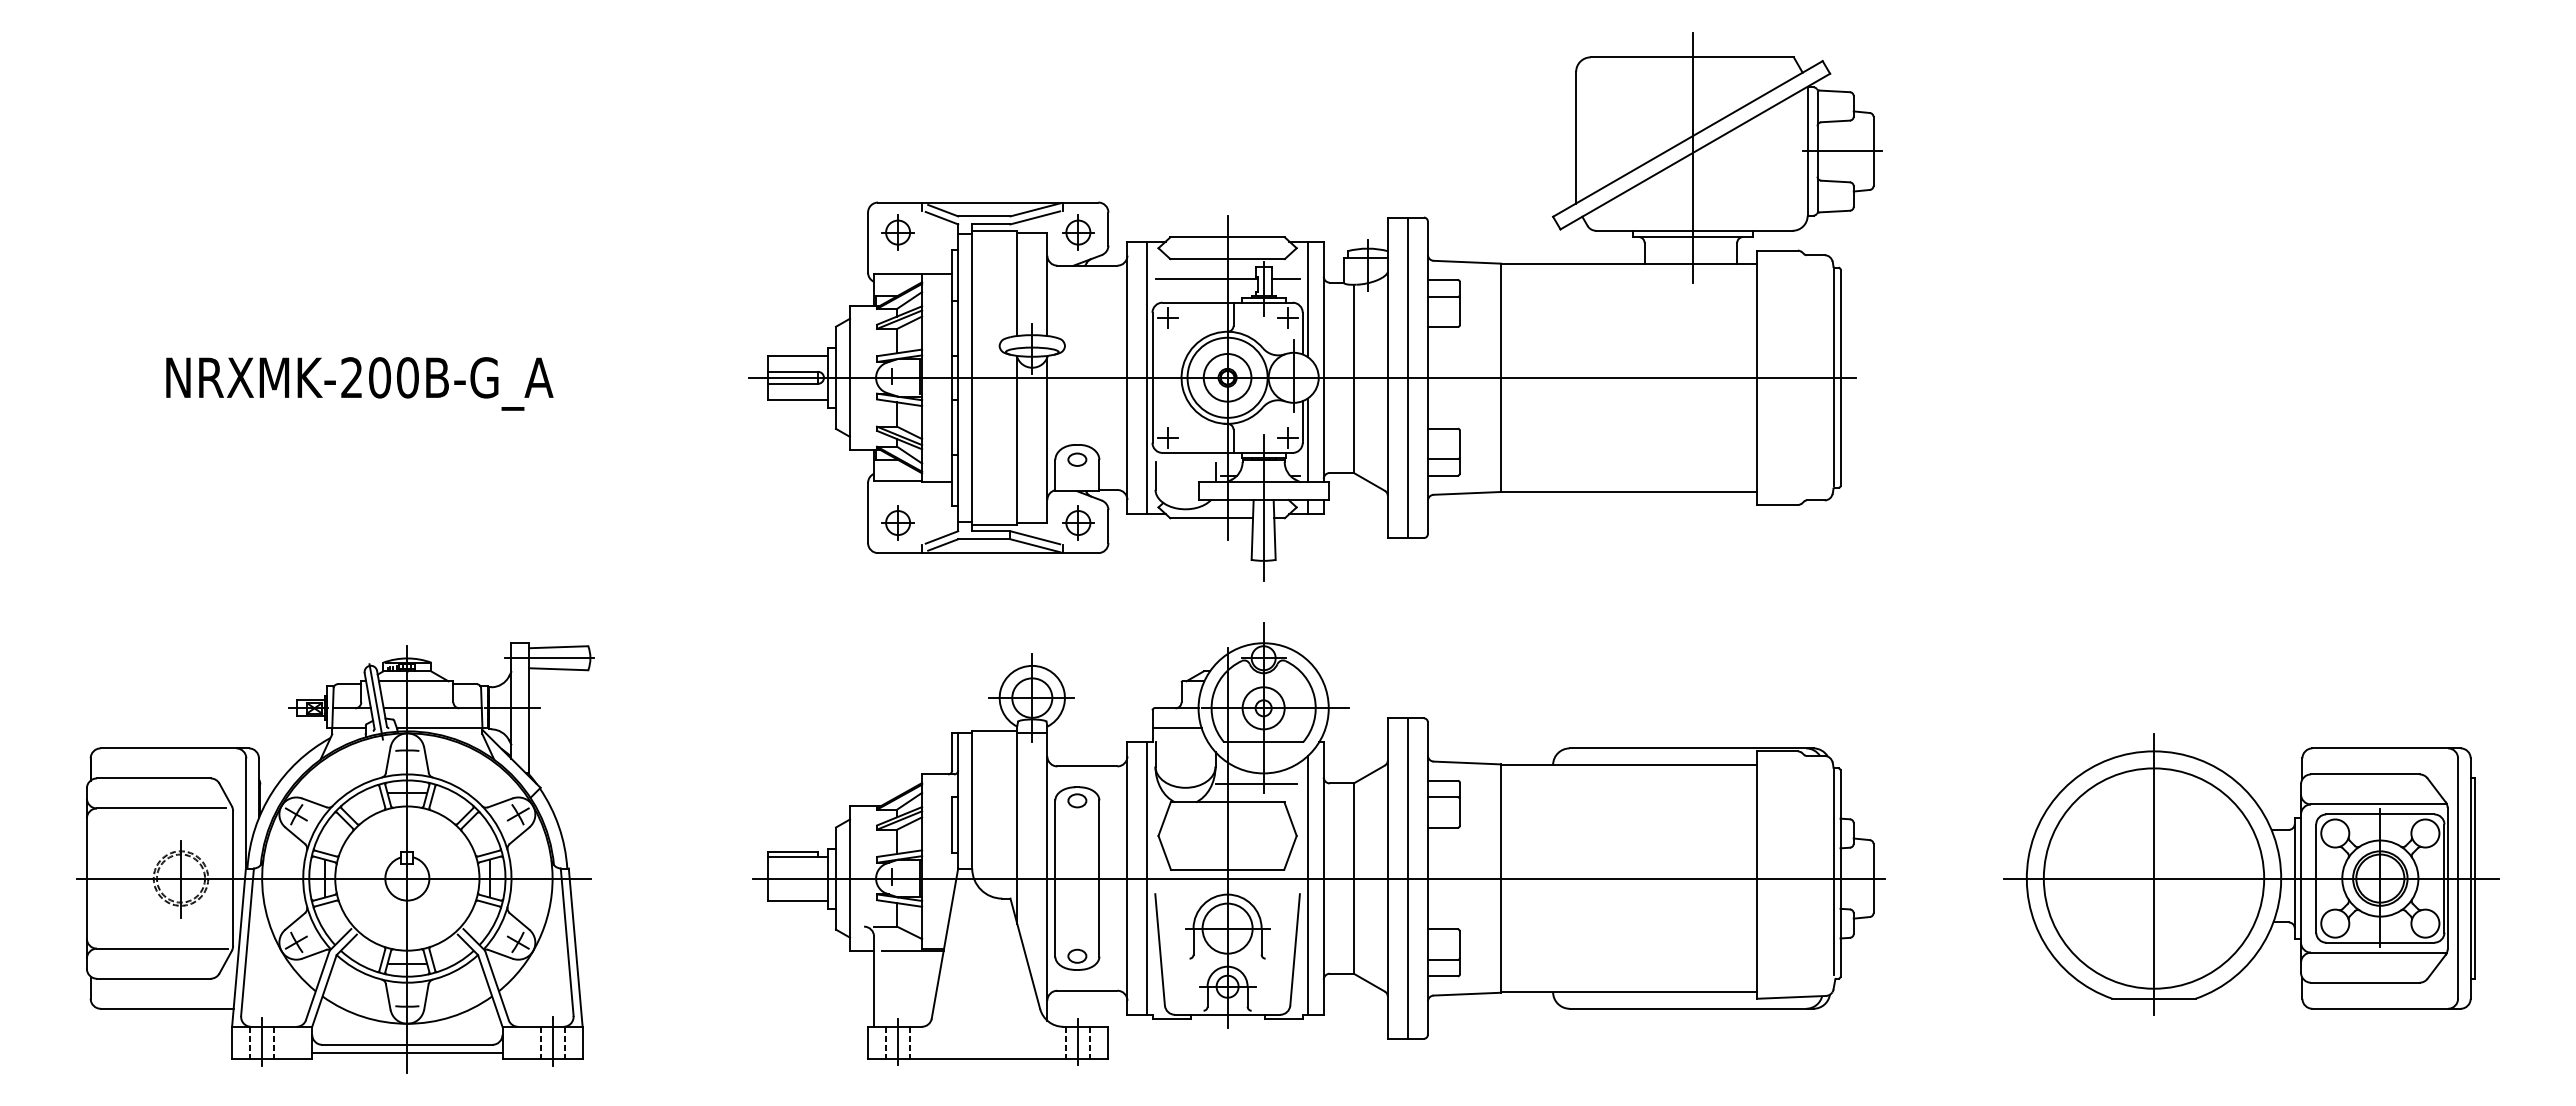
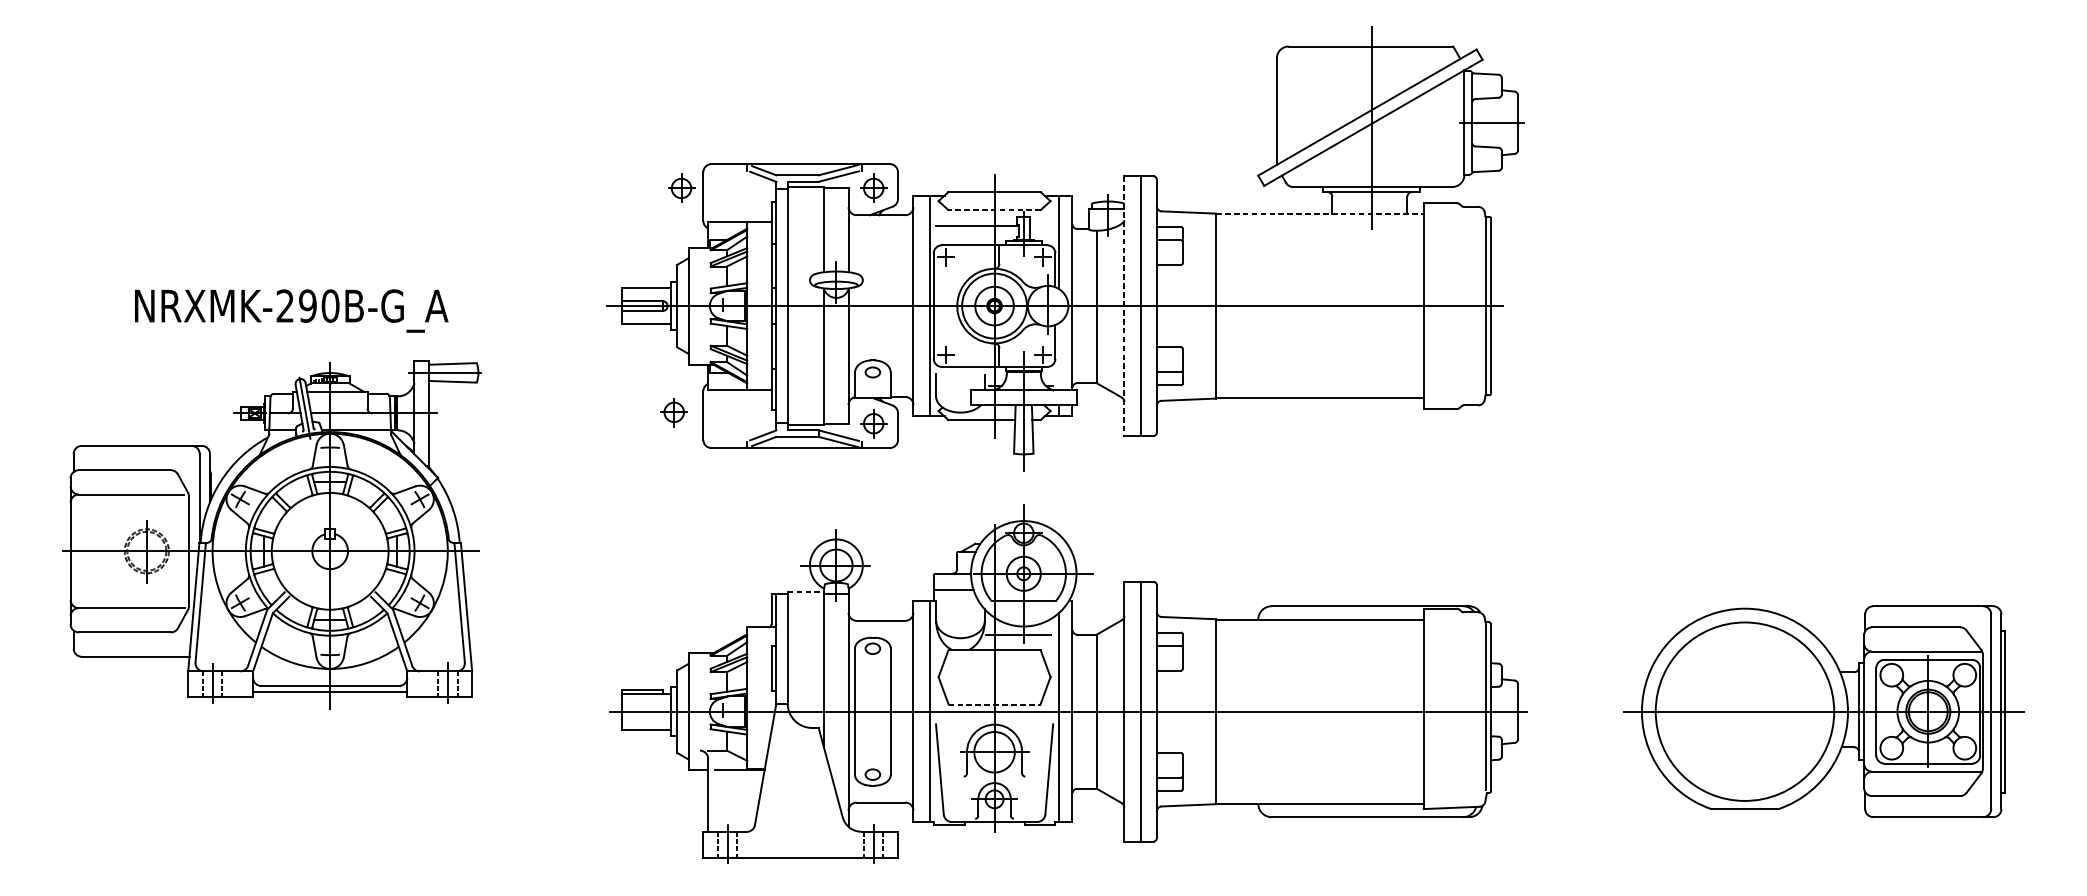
part: (897, 232) -> (681, 188), moved
line: (1227, 259) -> (994, 210), solid -> dashed
line: (1629, 264) -> (1320, 214), solid -> dashed
line: (1285, 279) -> (1041, 226), removed
text: (379, 377) -> (307, 305), NRXMK-200B-G_A -> NRXMK-290B-G_A
line: (1387, 378) -> (1124, 306), solid -> dashed
line: (1307, 439) -> (1059, 356), removed
part: (897, 522) -> (673, 411), moved
line: (994, 731) -> (805, 592), solid -> dashed
part: (335, 857) -> (271, 534), moved
line: (1227, 869) -> (994, 704), solid -> dashed
line: (2154, 874) -> (1745, 708), removed

